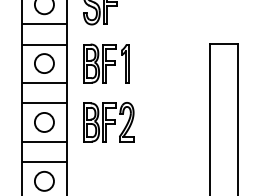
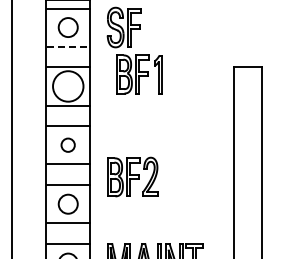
line: (44, 23) -> (68, 46), solid -> dashed
circle: (43, 62) -> (67, 85), size x1.6
part: (106, 63) -> (139, 74), moved
circle: (43, 121) -> (67, 144), size x0.7
part: (108, 121) -> (132, 176), moved

